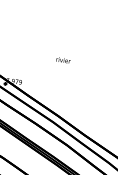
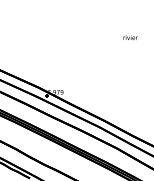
text: (63, 60) -> (130, 37), moved

